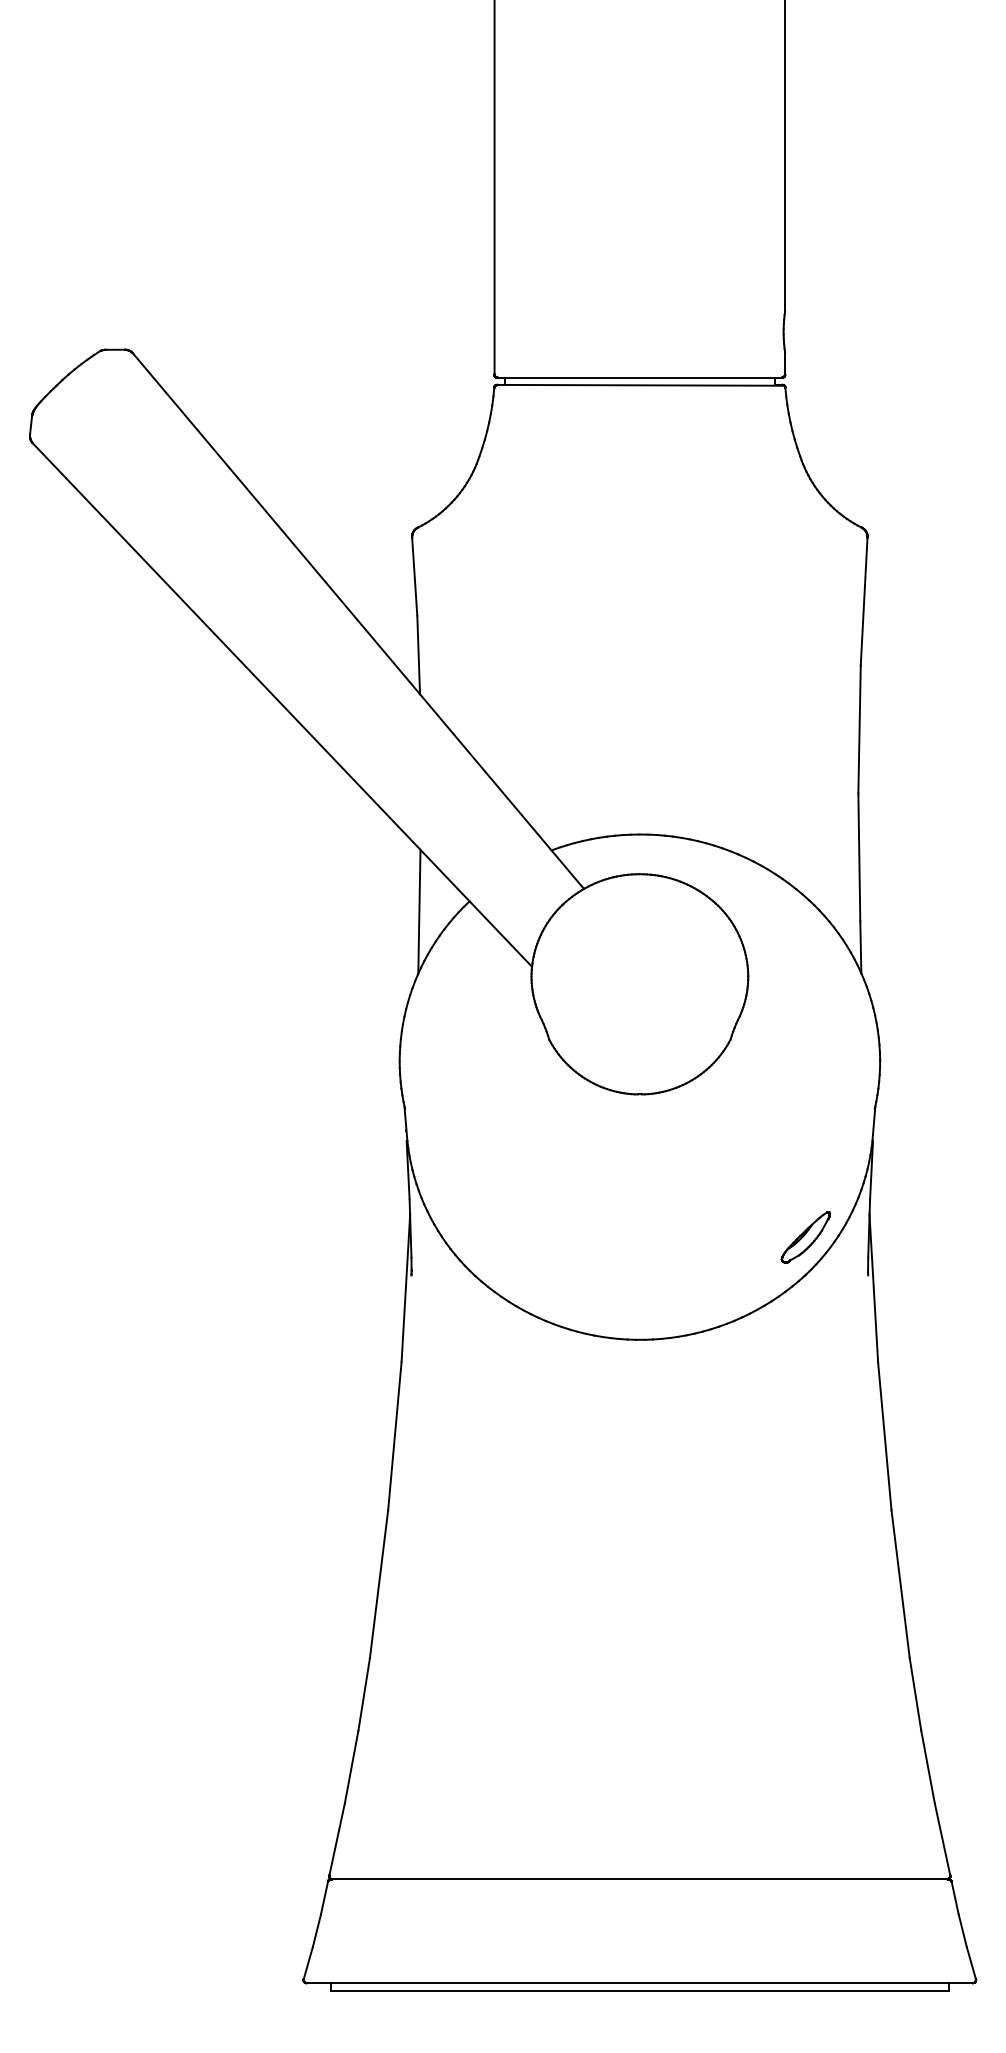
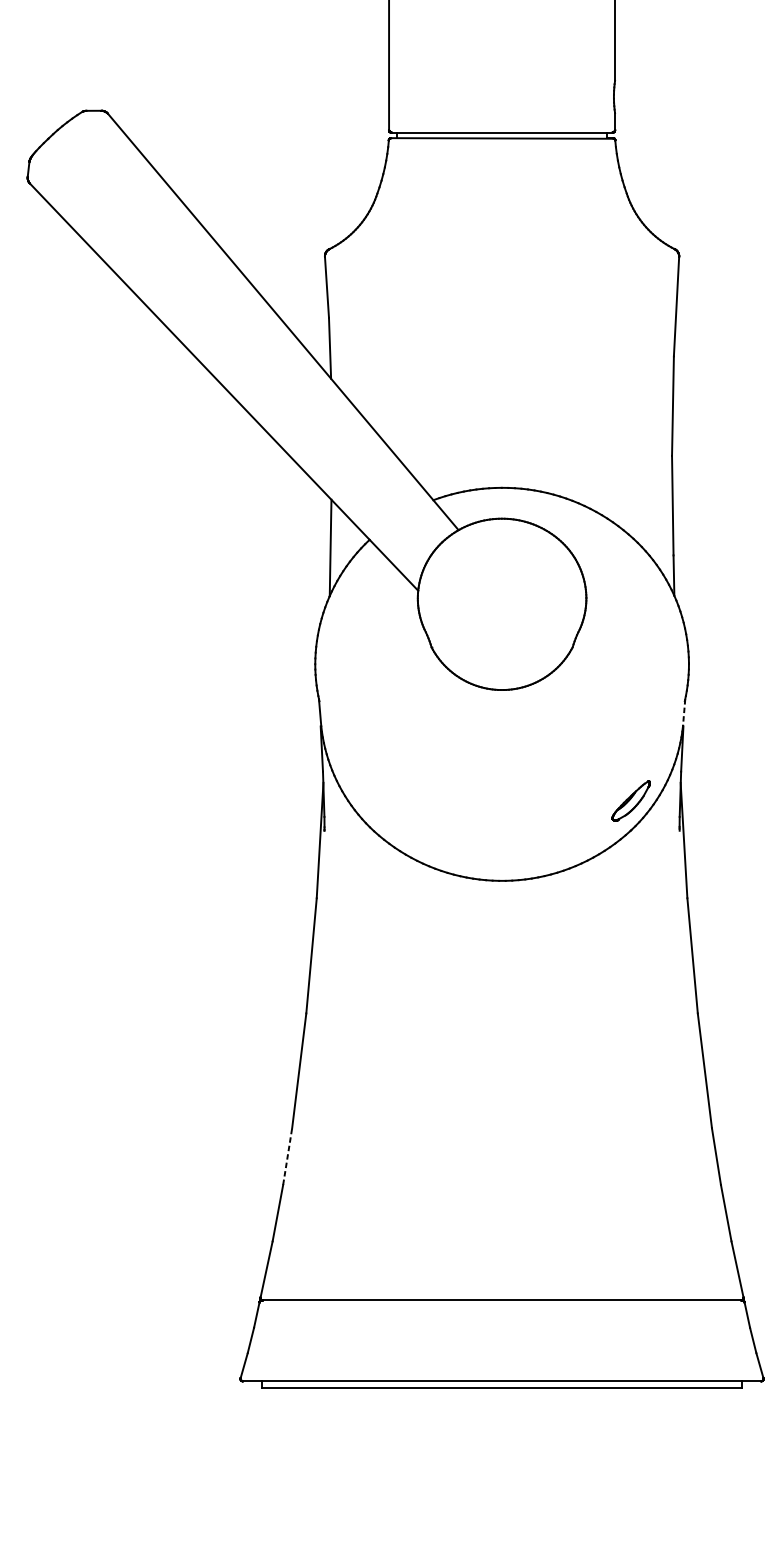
line: (873, 1123) -> (683, 712), solid -> dashed
line: (364, 1694) -> (287, 1156), solid -> dashed

